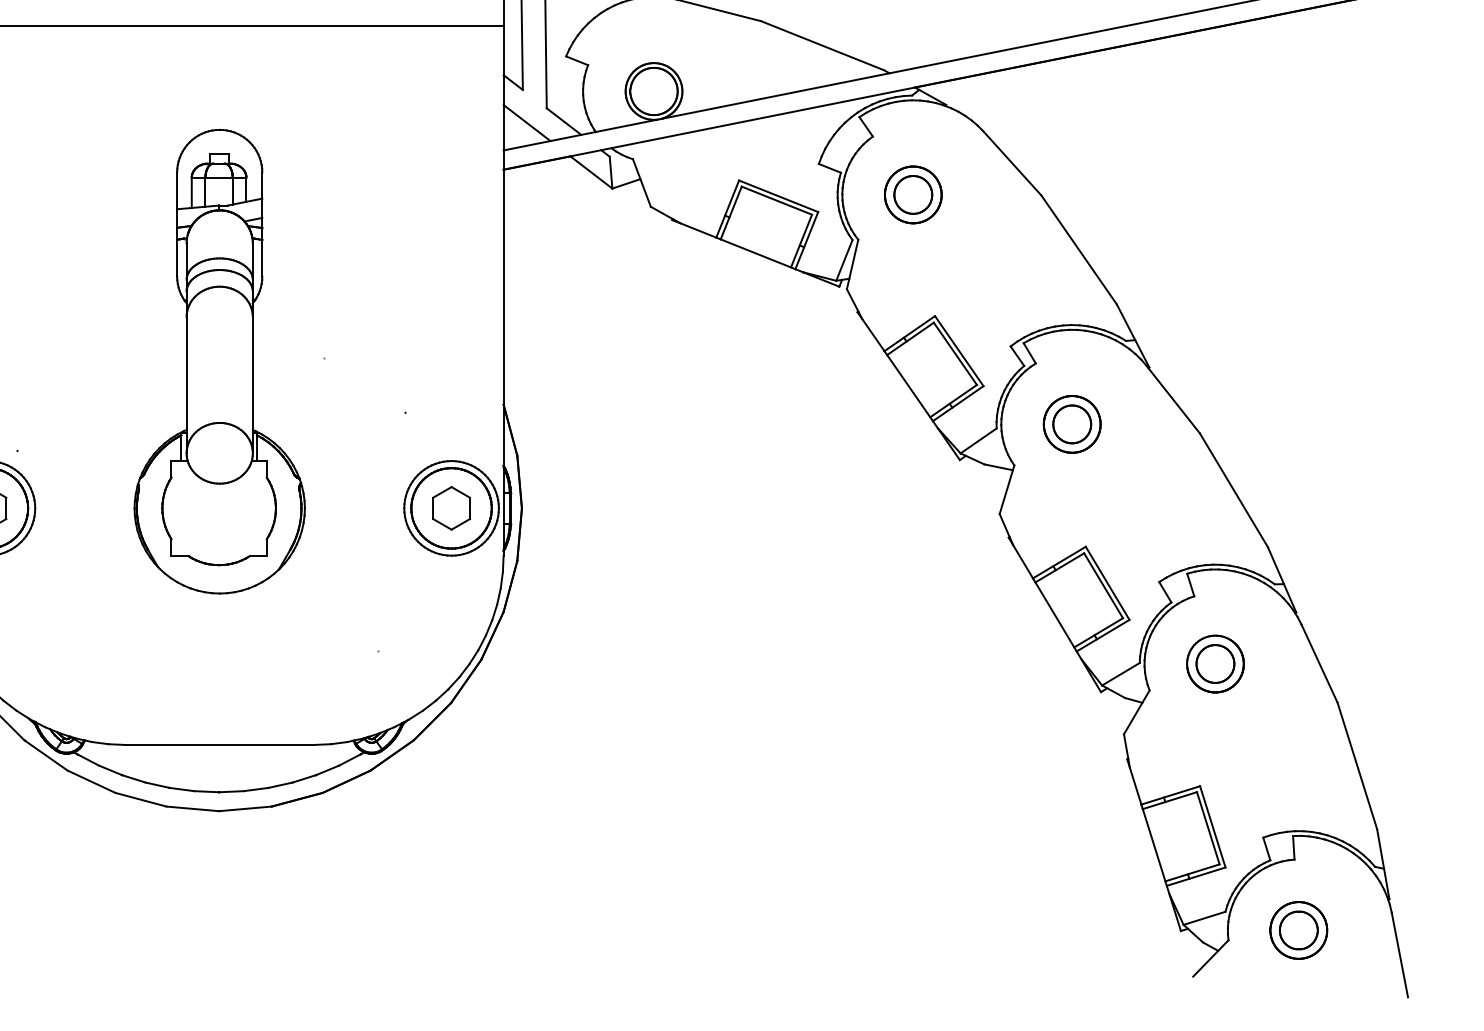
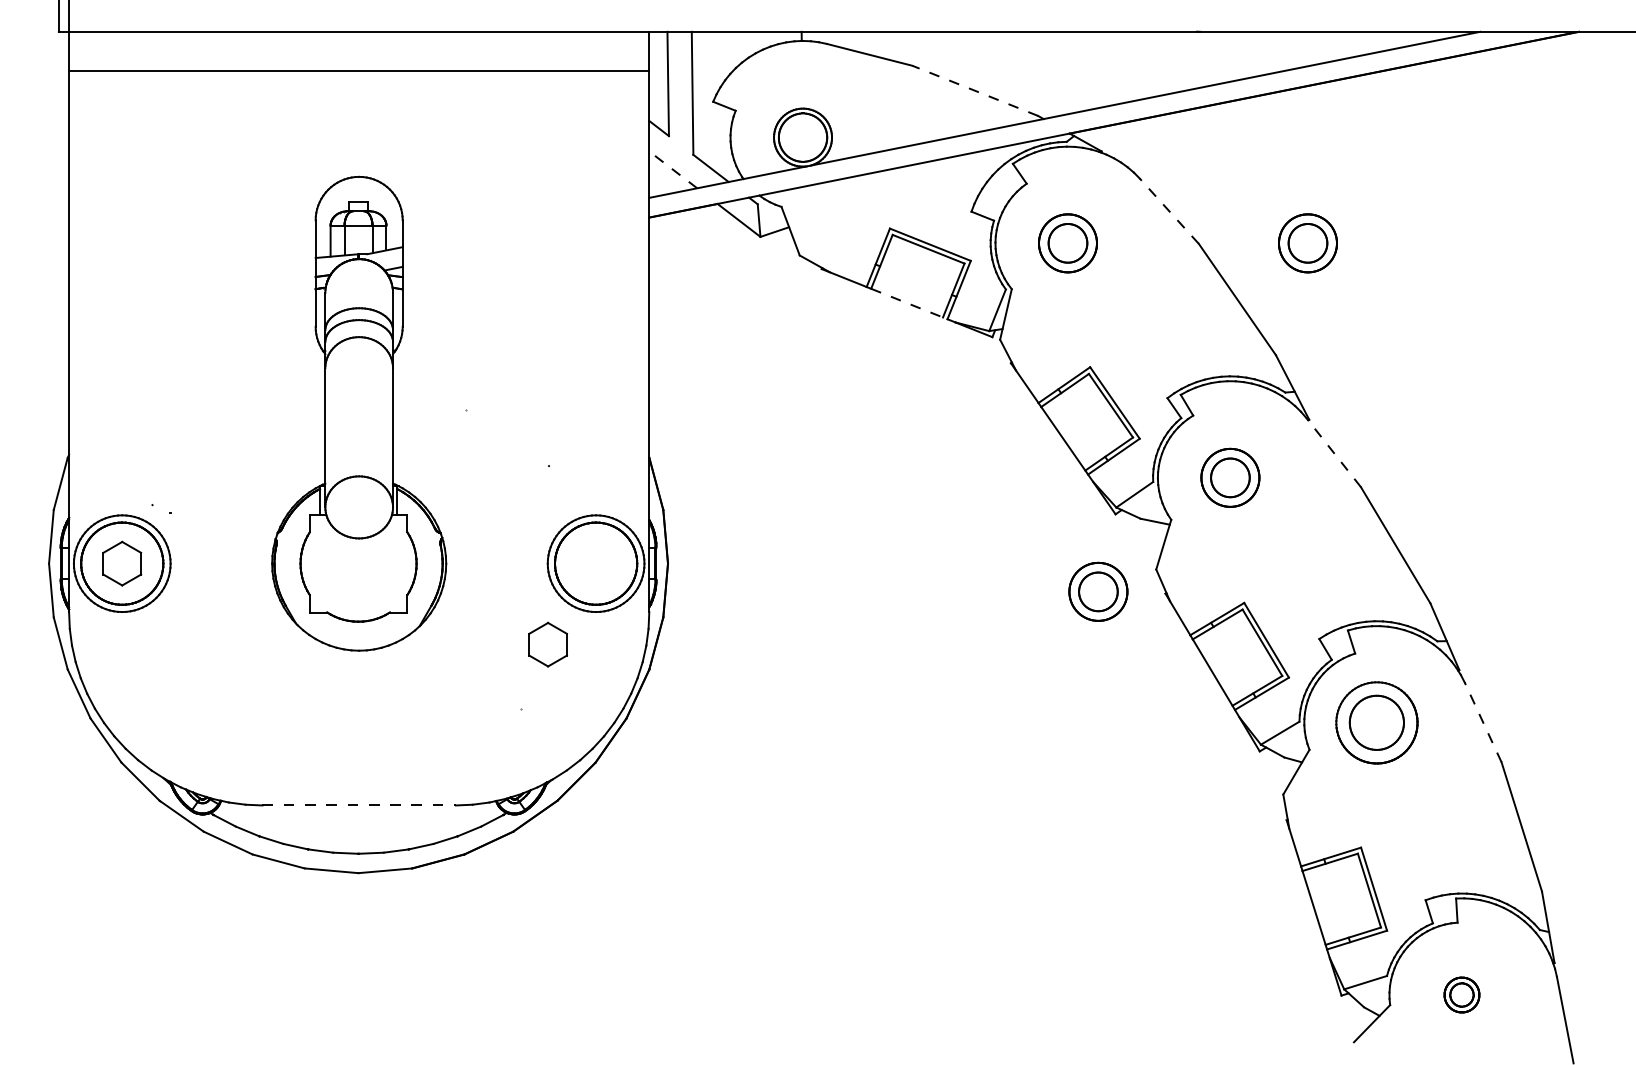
line: (822, 45) -> (975, 90), solid -> dashed
line: (526, 122) -> (672, 169), solid -> dashed
line: (1011, 162) -> (1168, 210), solid -> dashed
part: (1147, 195) -> (1307, 243), added
line: (758, 254) -> (909, 304), solid -> dashed
line: (1173, 399) -> (1333, 452), solid -> dashed
part: (450, 508) -> (547, 644), moved
part: (943, 535) -> (1098, 591), added
line: (1318, 662) -> (1482, 721), solid -> dashed
part: (1215, 663) -> (1376, 722), size x1.4
line: (220, 744) -> (359, 805), solid -> dashed
part: (1298, 929) -> (1461, 994), size x0.6

